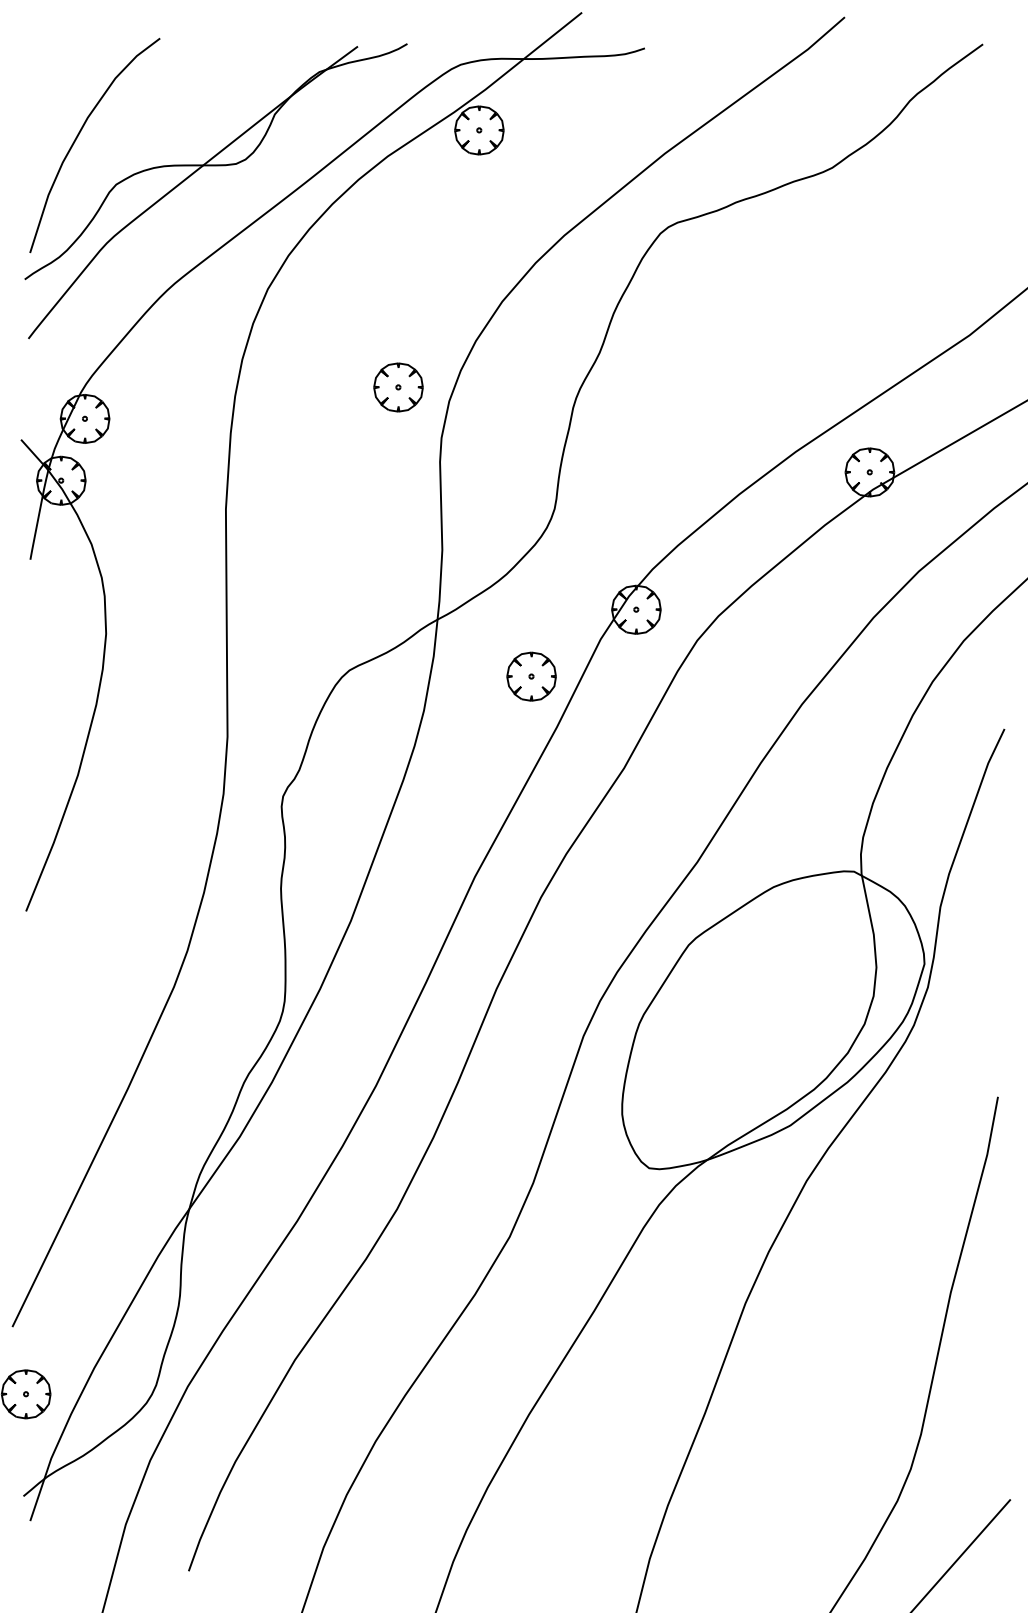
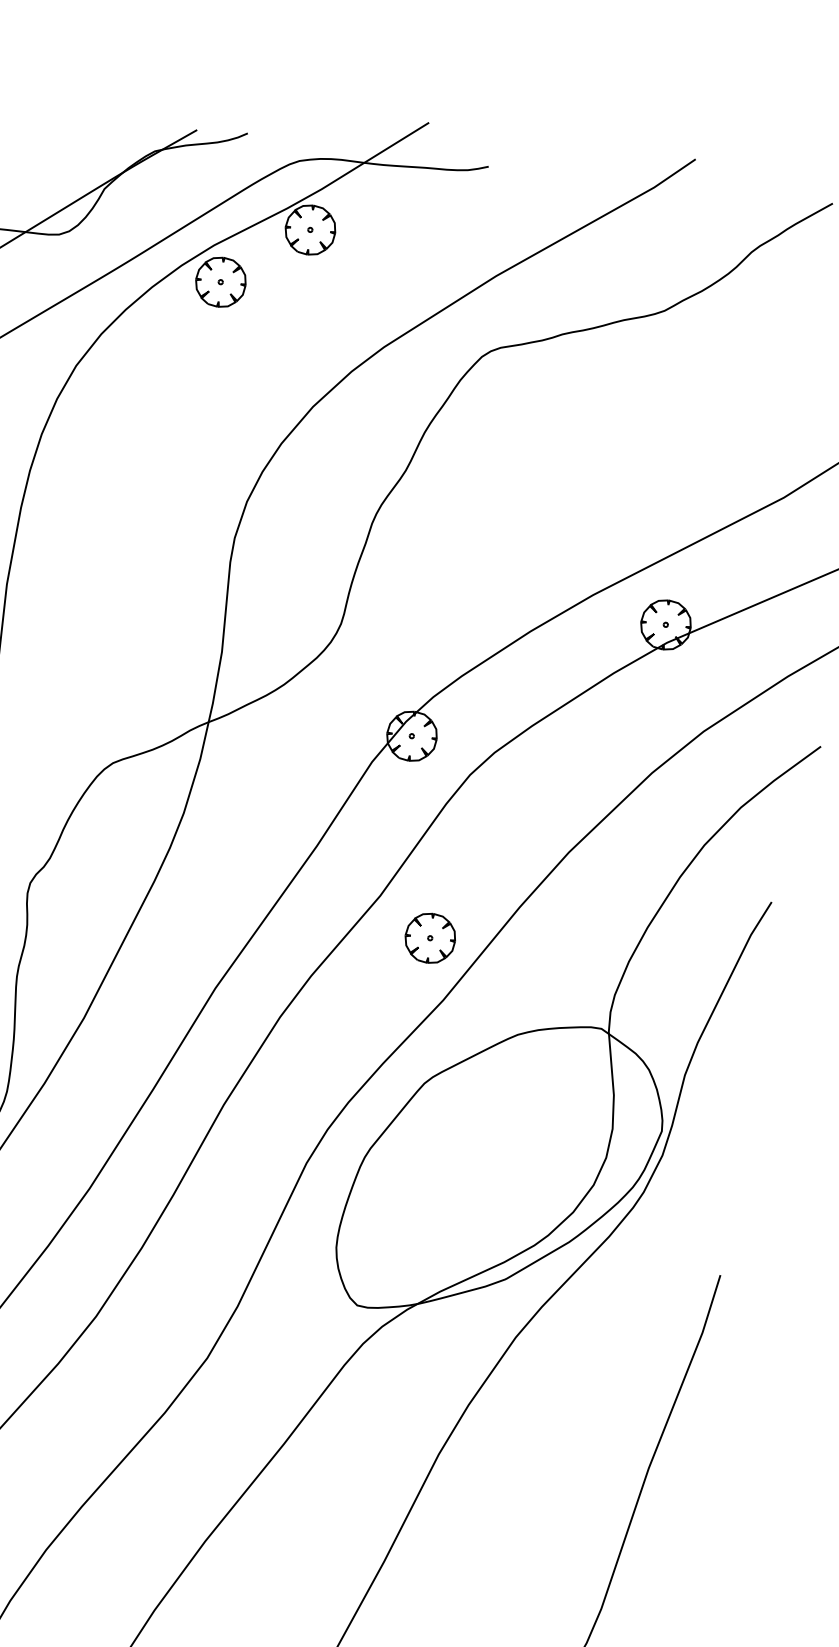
part: (398, 387) -> (220, 282), moved
part: (531, 676) -> (430, 938), moved

